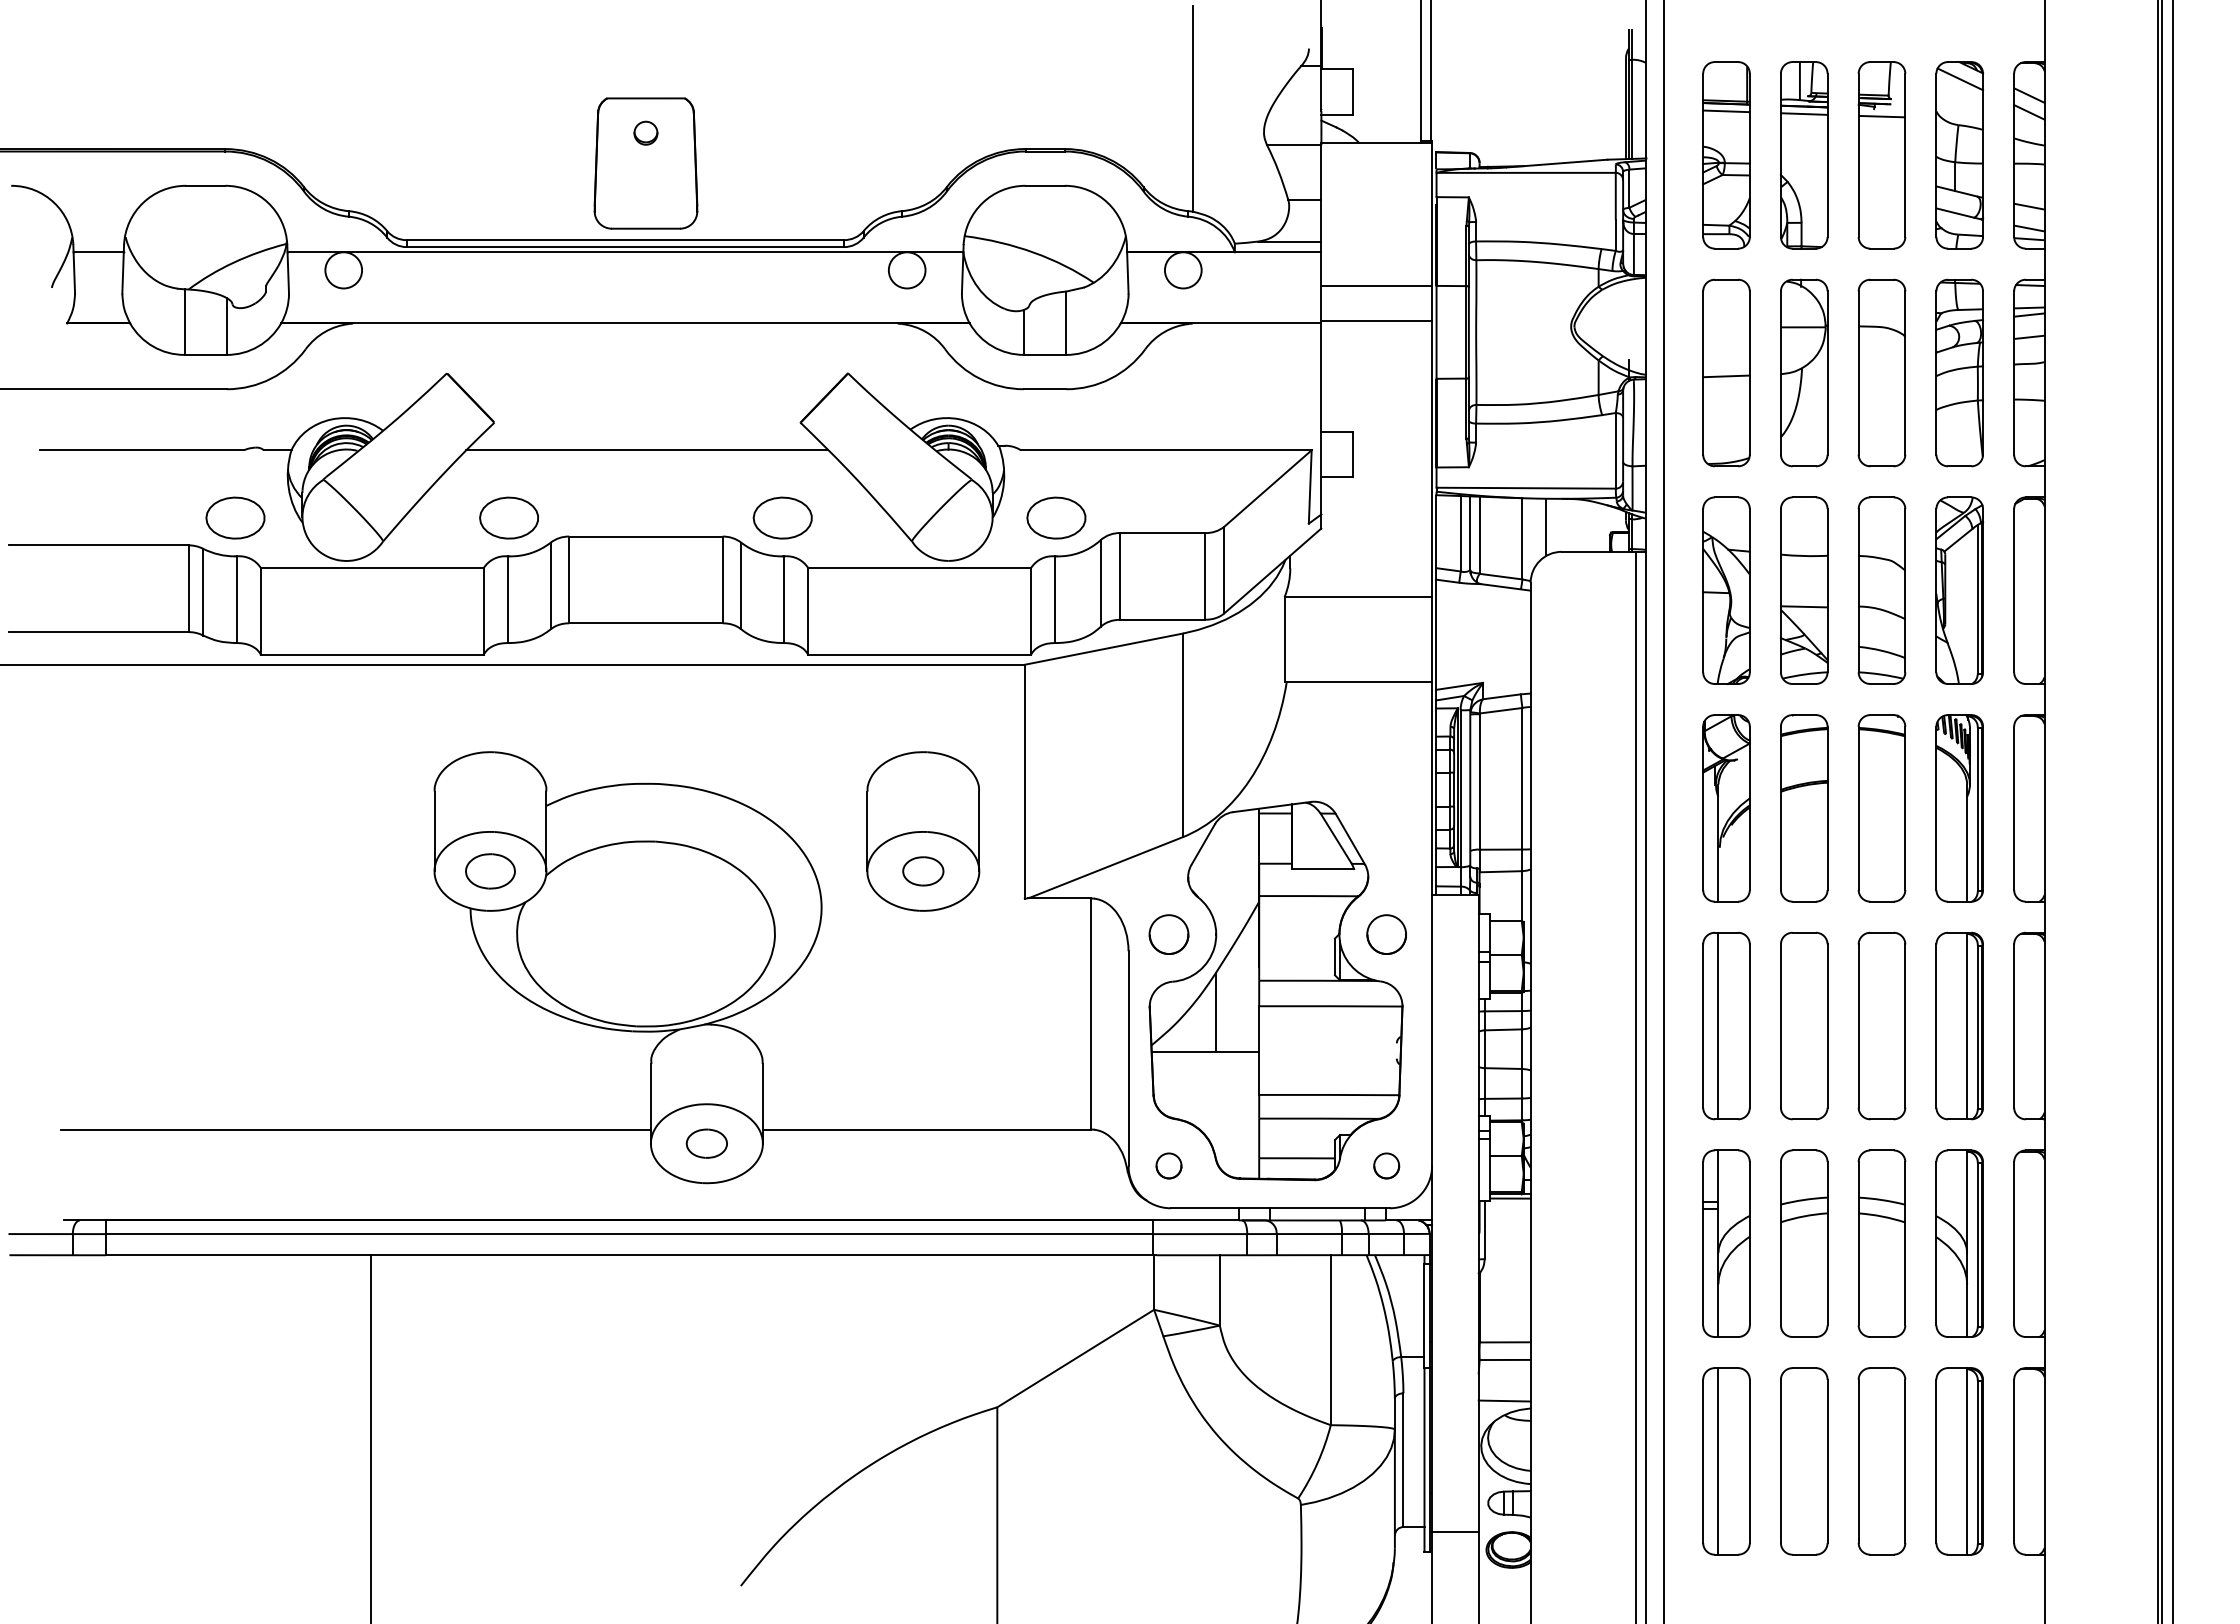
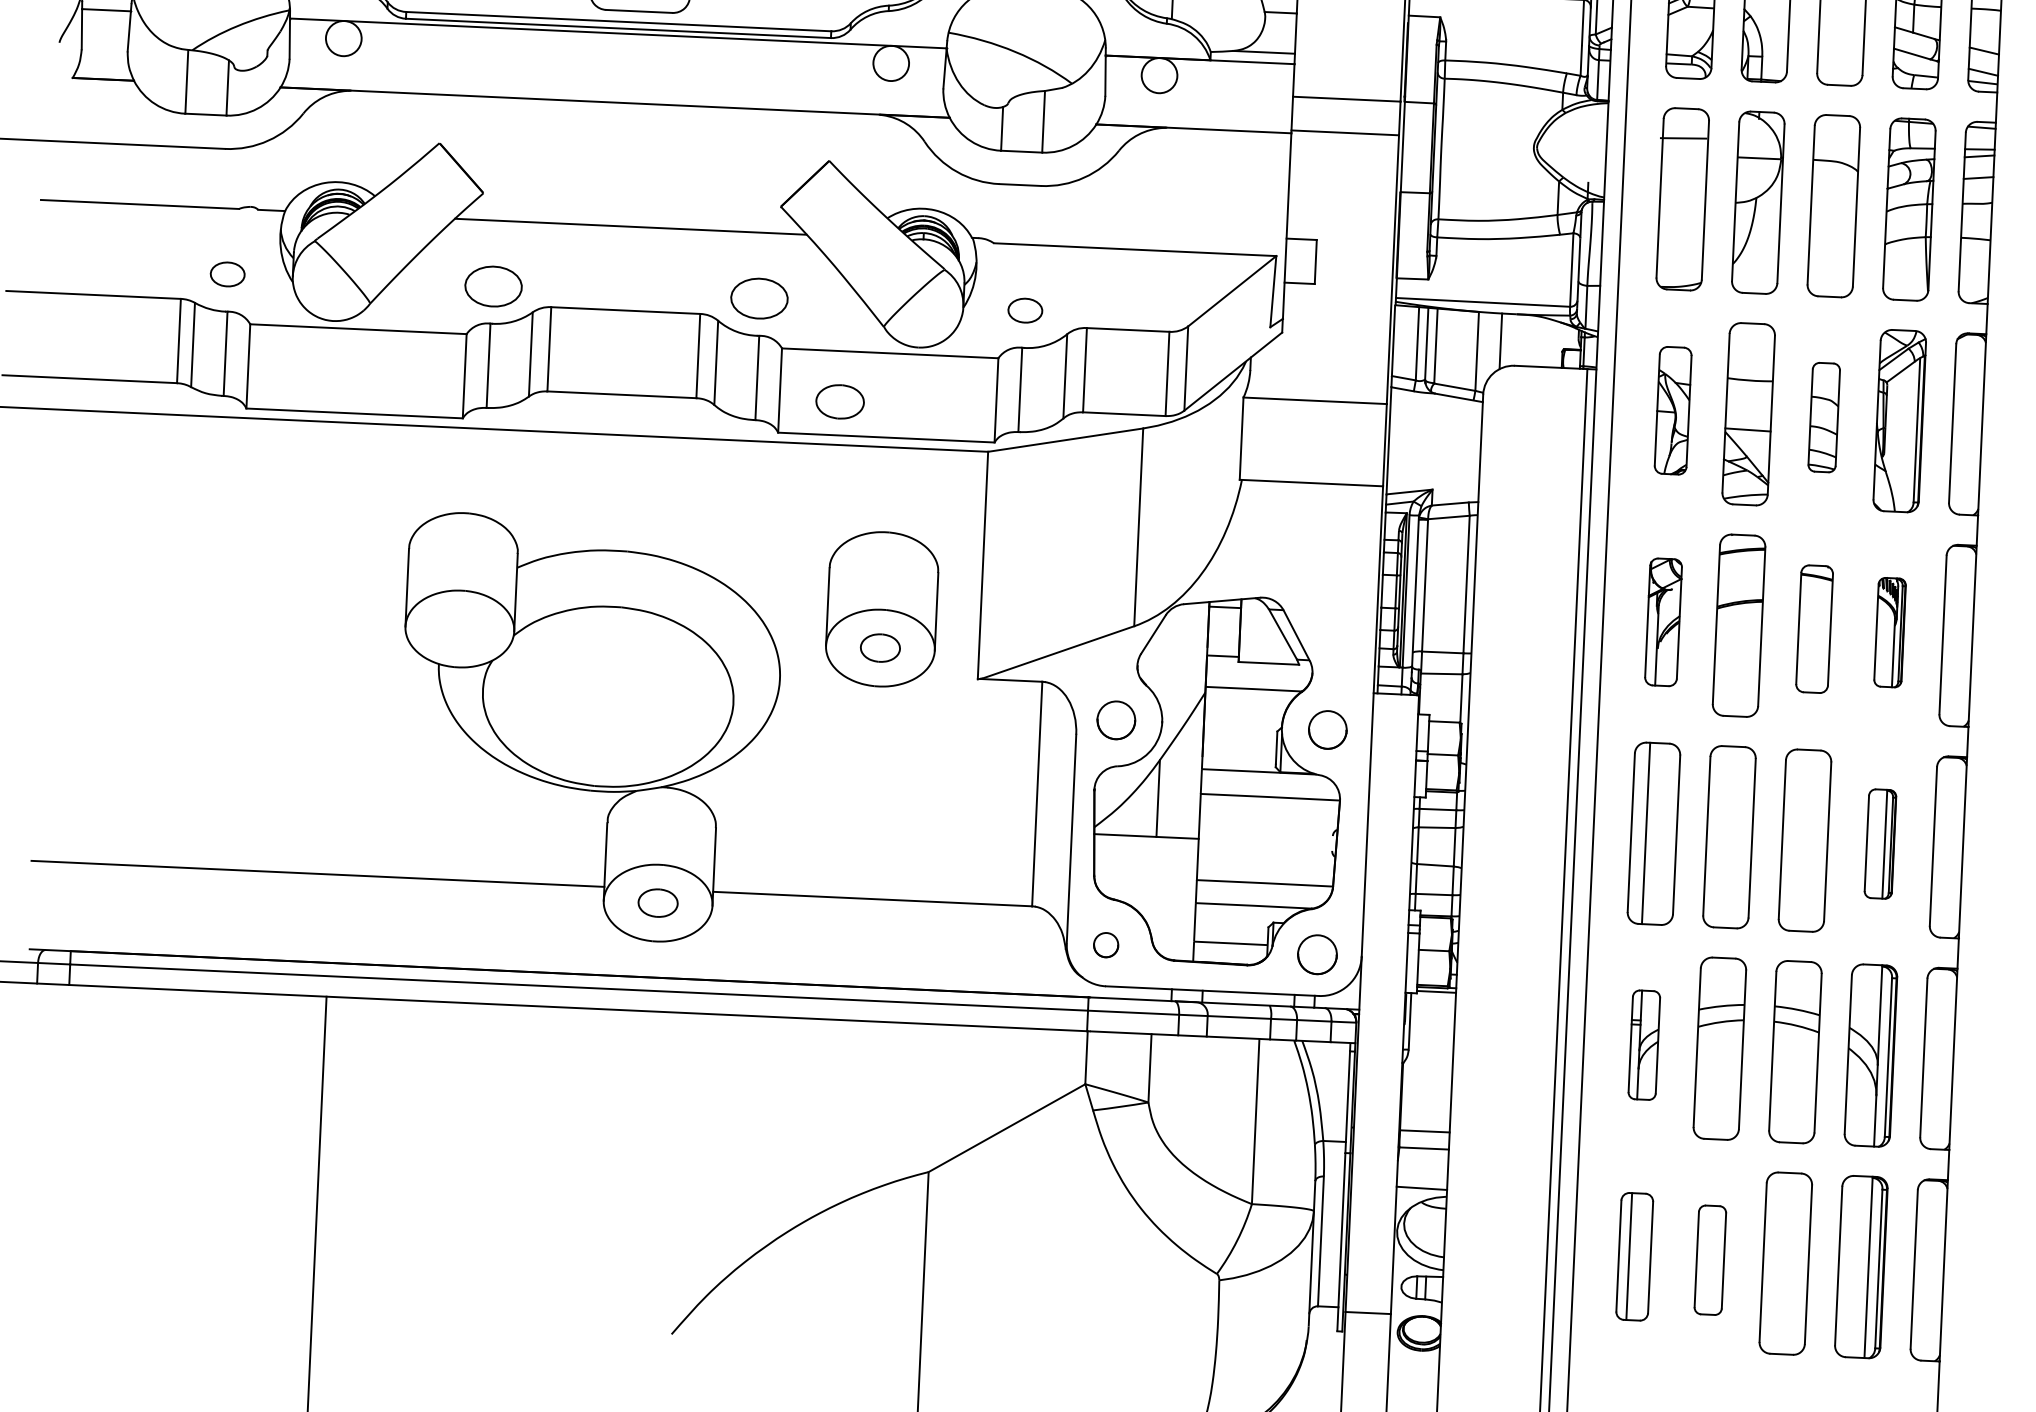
line: (1726, 376) -> (1683, 138), moved
part: (235, 517) -> (227, 273), size x0.6
part: (1056, 517) -> (1025, 310), size x0.6
part: (1726, 590) -> (1673, 410), size x0.7
part: (1881, 590) -> (1823, 417), size x0.6
part: (1726, 808) -> (1663, 622), size x0.7
part: (1881, 808) -> (1814, 629), size x0.7
part: (1959, 808) -> (1889, 632), size x0.6
part: (490, 871) -> (840, 402), moved
part: (1959, 1025) -> (1880, 843), size x0.6
circle: (1386, 1165) -> (1317, 954), size x1.6
part: (1726, 1243) -> (1644, 1045), size x0.6
part: (1726, 1461) -> (1634, 1256), size x0.7
part: (1804, 1461) -> (1710, 1260), size x0.6

